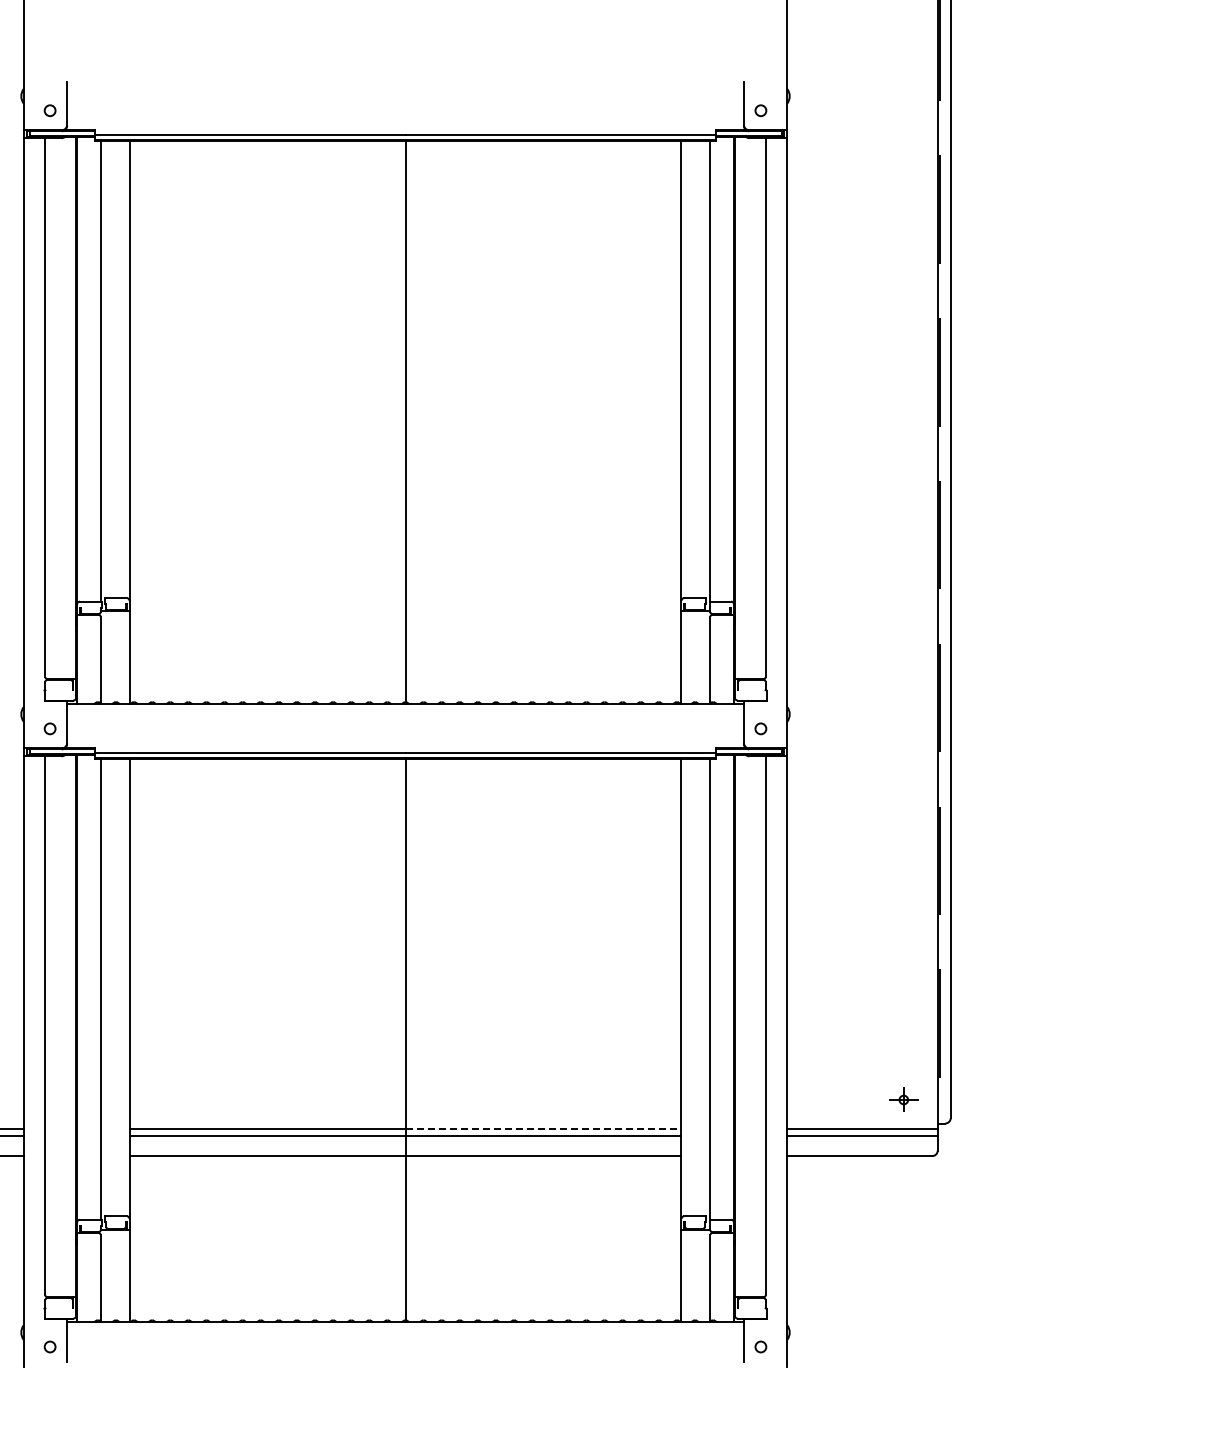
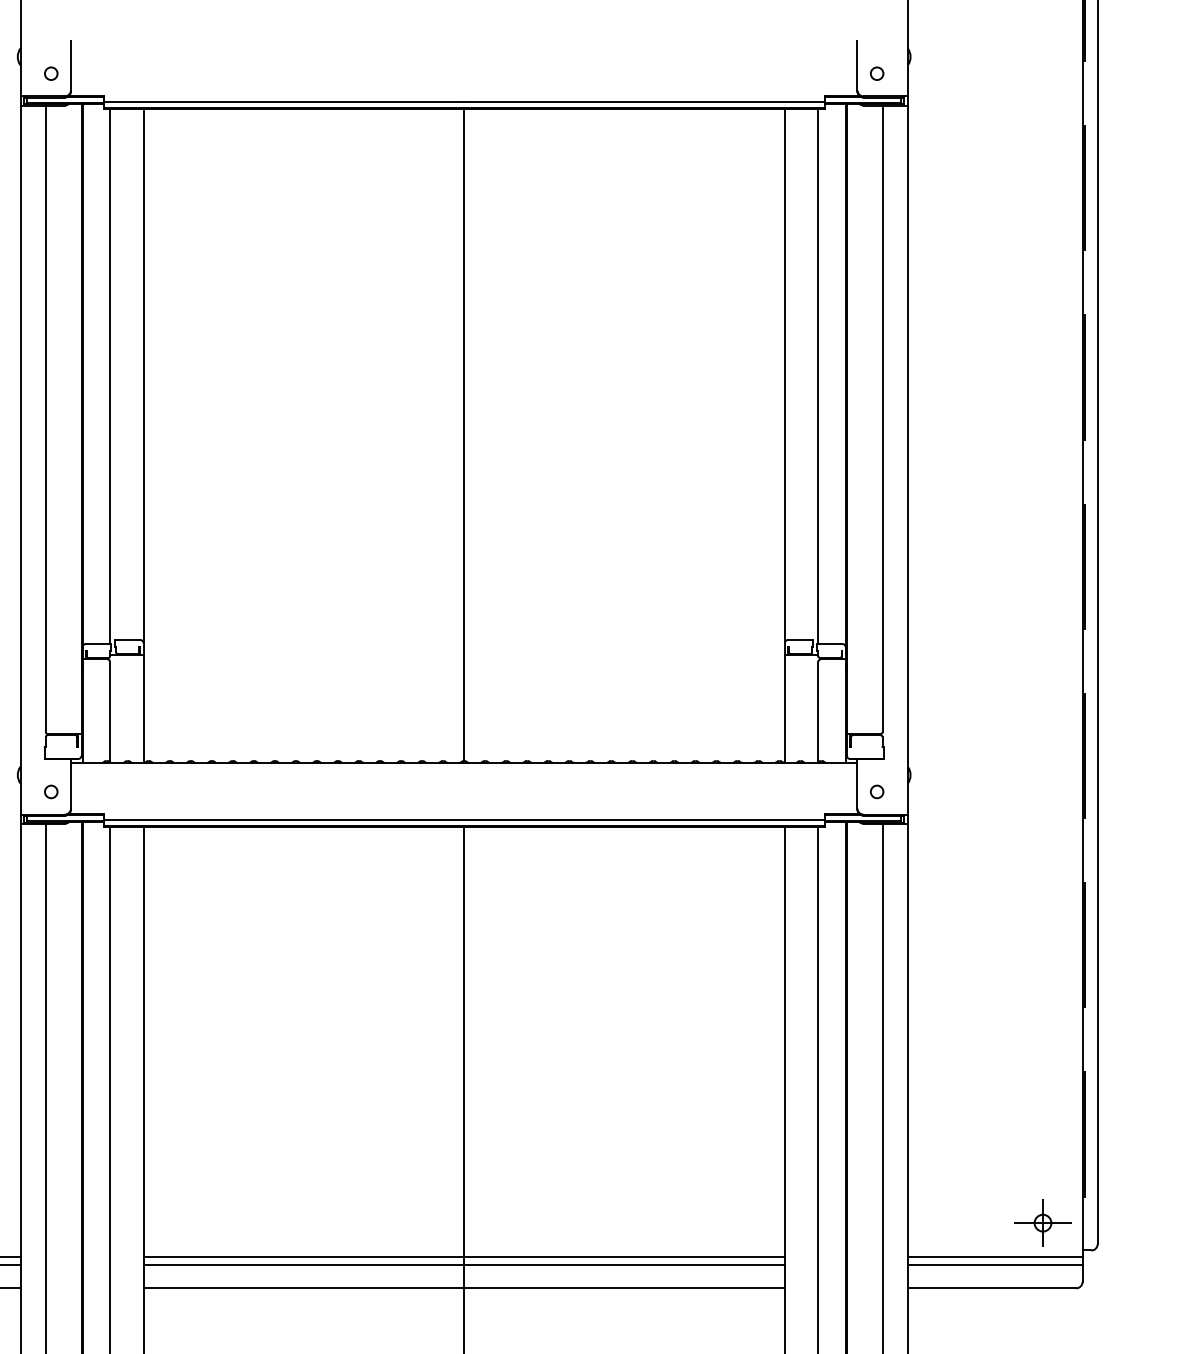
part: (903, 1099) -> (1042, 1222), size x1.67
line: (543, 1128) -> (624, 1256), dashed -> solid

